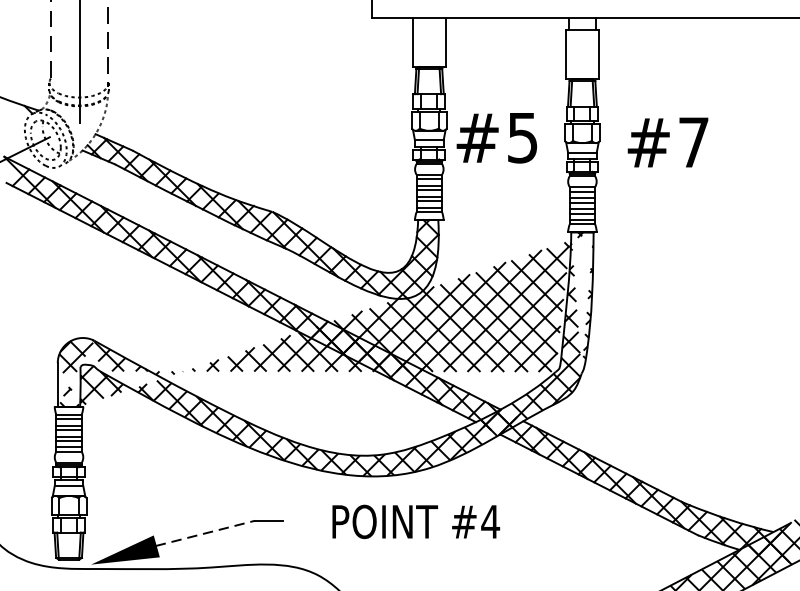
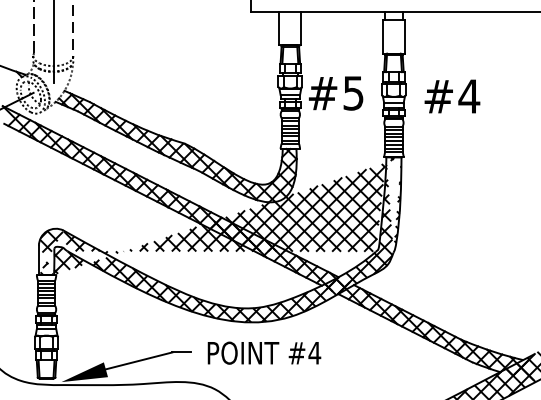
text: (694, 142) -> (469, 96), #7 -> #4
text: (416, 520) -> (264, 352), moved
line: (204, 532) -> (138, 360), dashed -> solid

